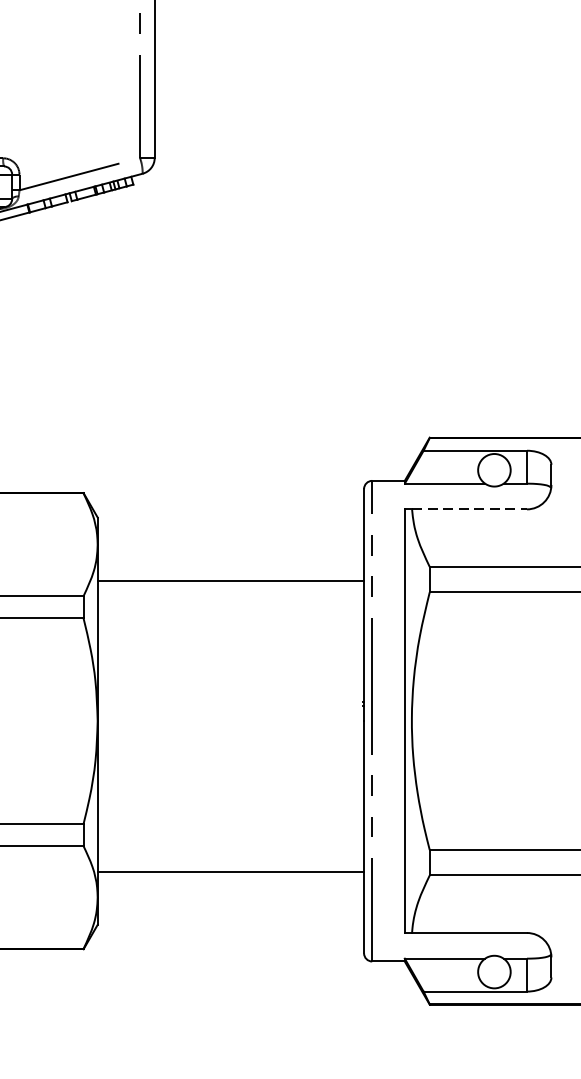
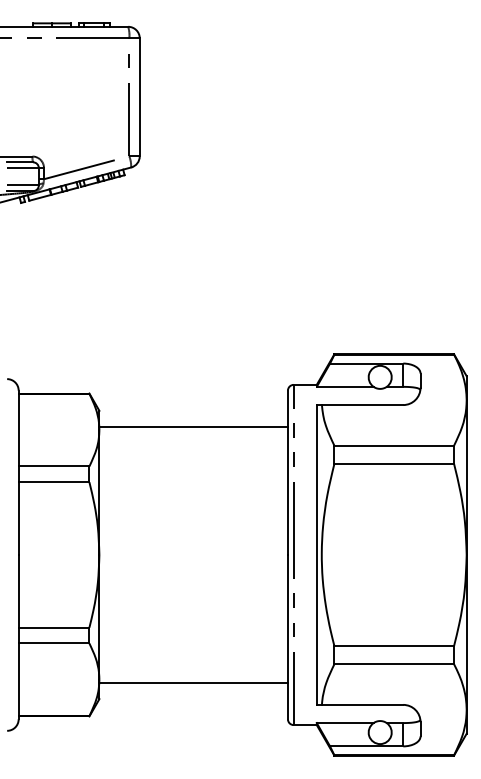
line: (469, 510) -> (362, 405), dashed -> solid
line: (230, 580) -> (193, 426), moved
line: (230, 871) -> (193, 682), moved

